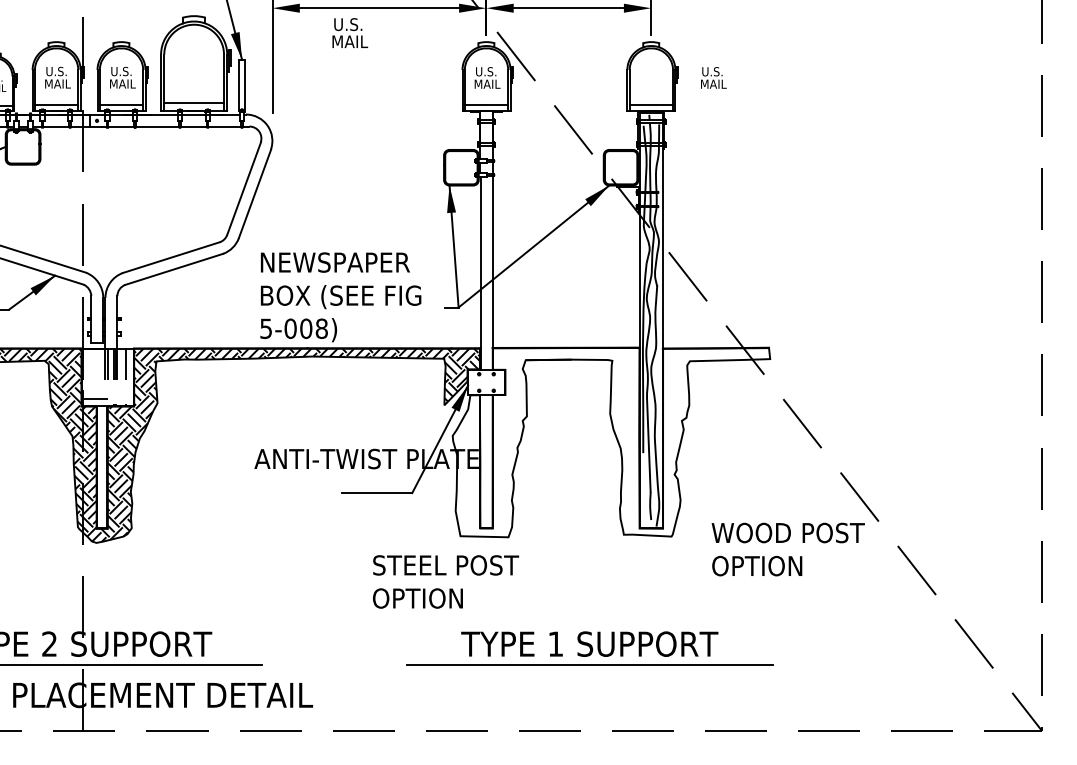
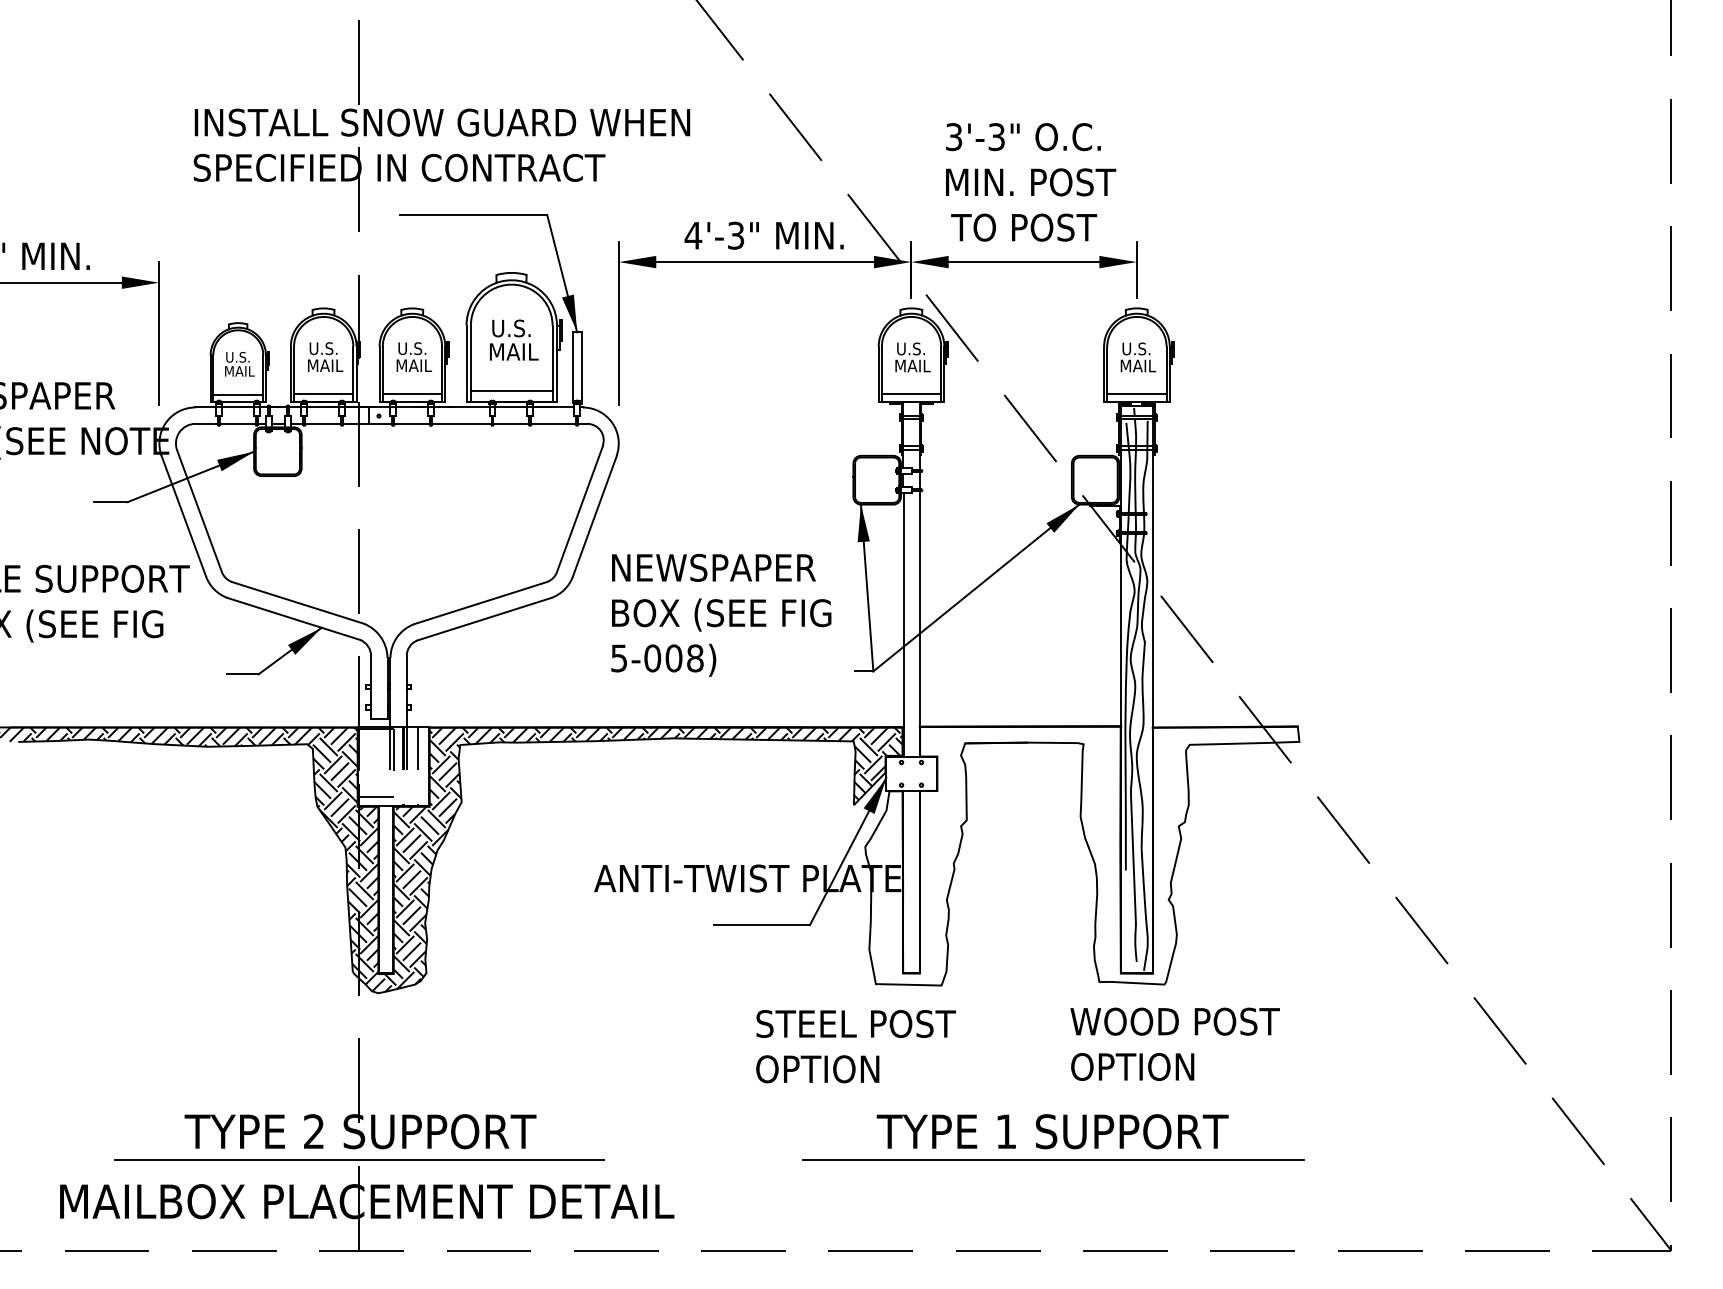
text: (349, 32) -> (513, 339), moved
text: (713, 78) -> (1138, 357), moved
text: (340, 296) -> (721, 614), moved
text: (787, 548) -> (1174, 1043), moved

